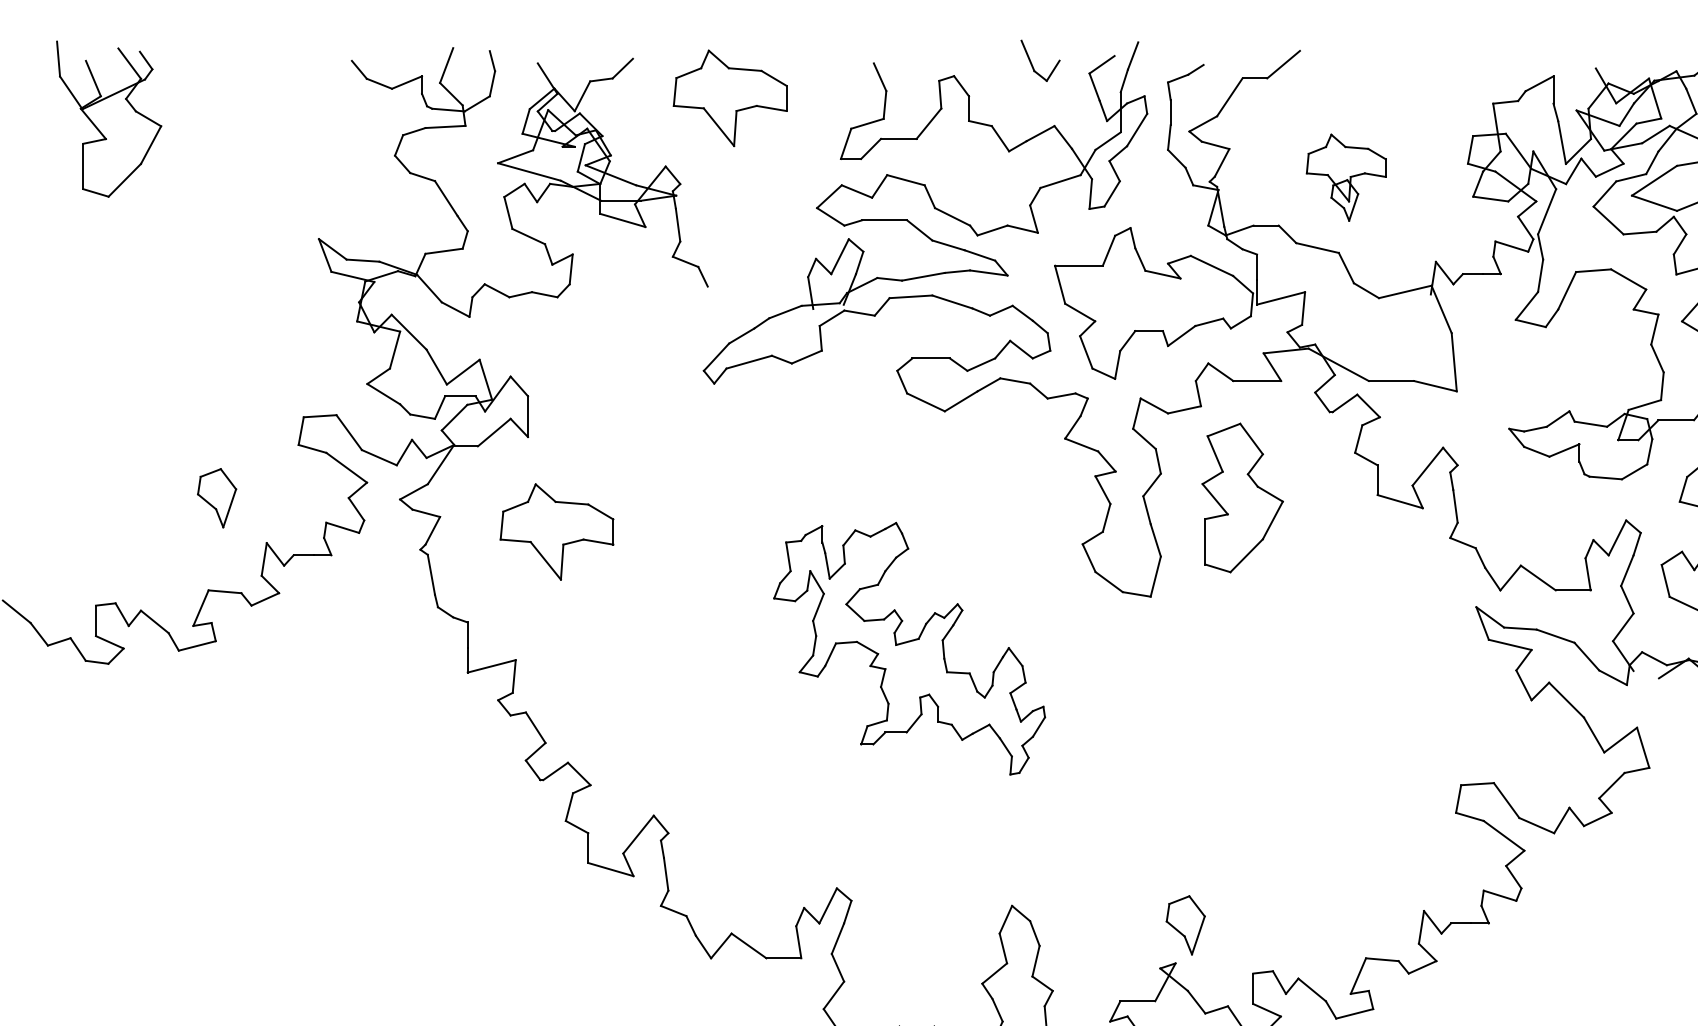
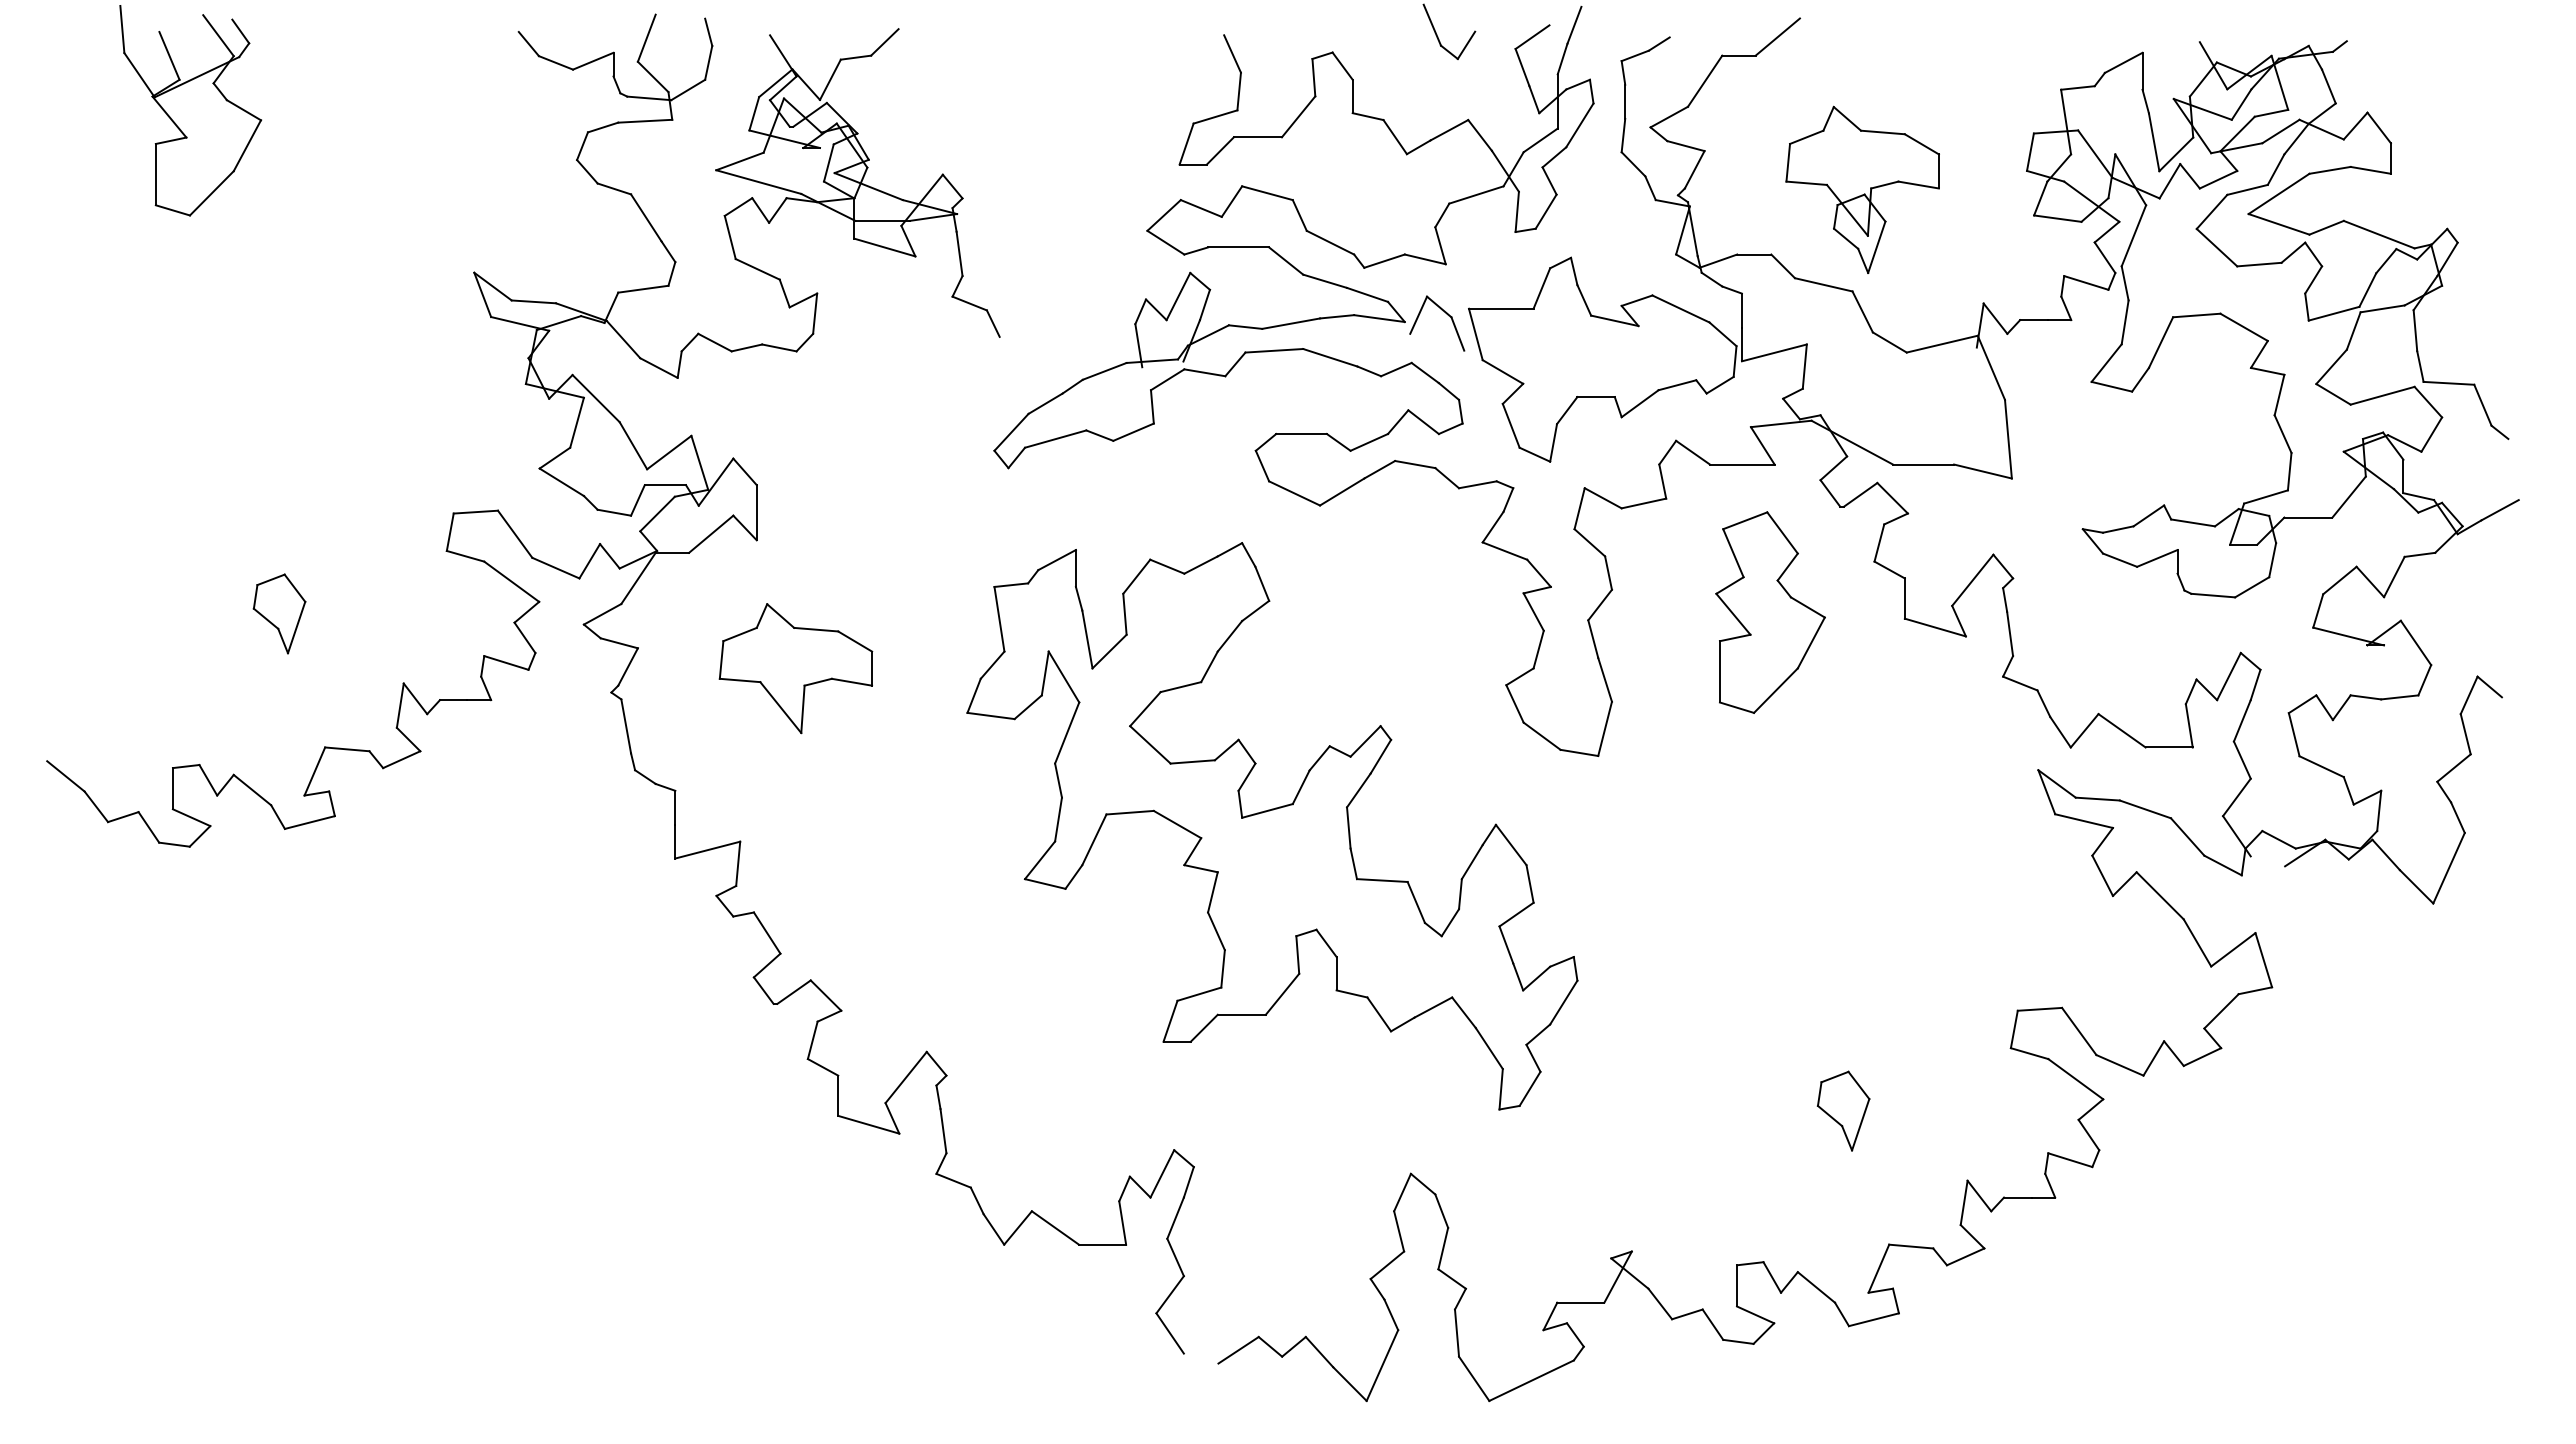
part: (729, 98) -> (1029, 82), removed
part: (1346, 177) -> (1862, 189), size x1.43
part: (1038, 269) -> (1446, 314), added
part: (217, 497) -> (279, 613), moved
part: (1242, 497) -> (1770, 612), moved
part: (909, 648) -> (1272, 826), size x1.67
part: (1185, 924) -> (1843, 1110), moved

